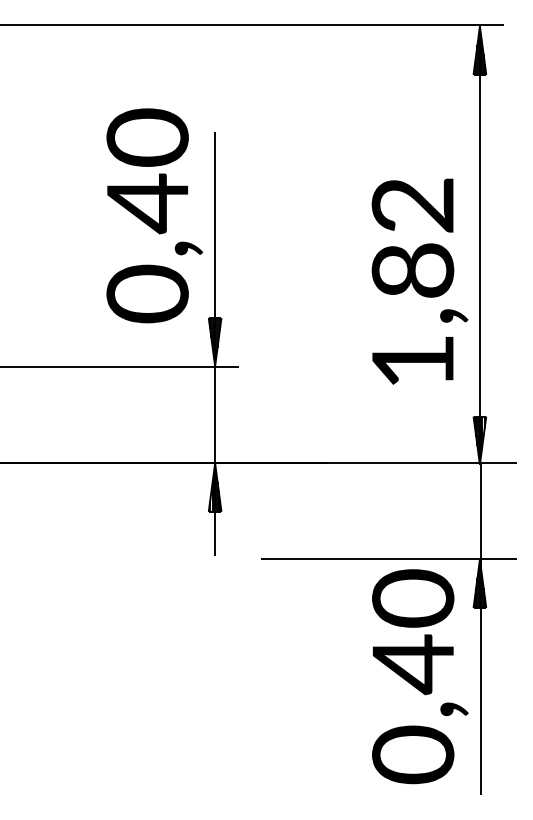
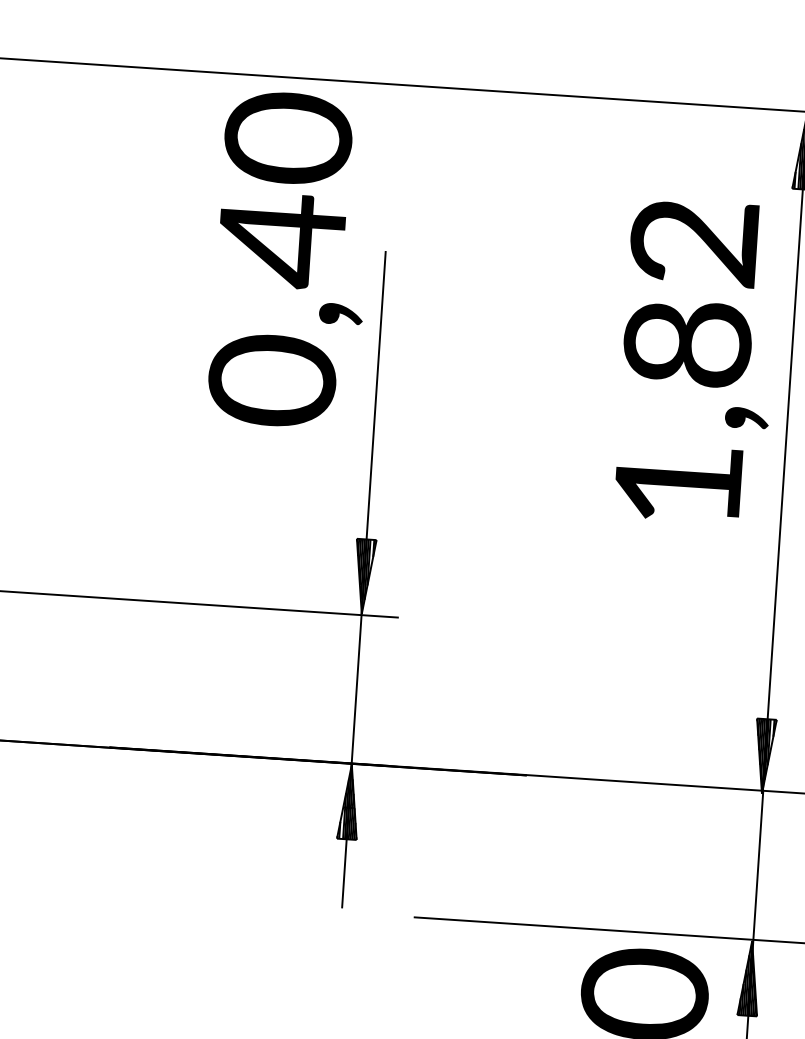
text: (154, 215) -> (290, 259), moved
text: (419, 281) -> (696, 361), moved

